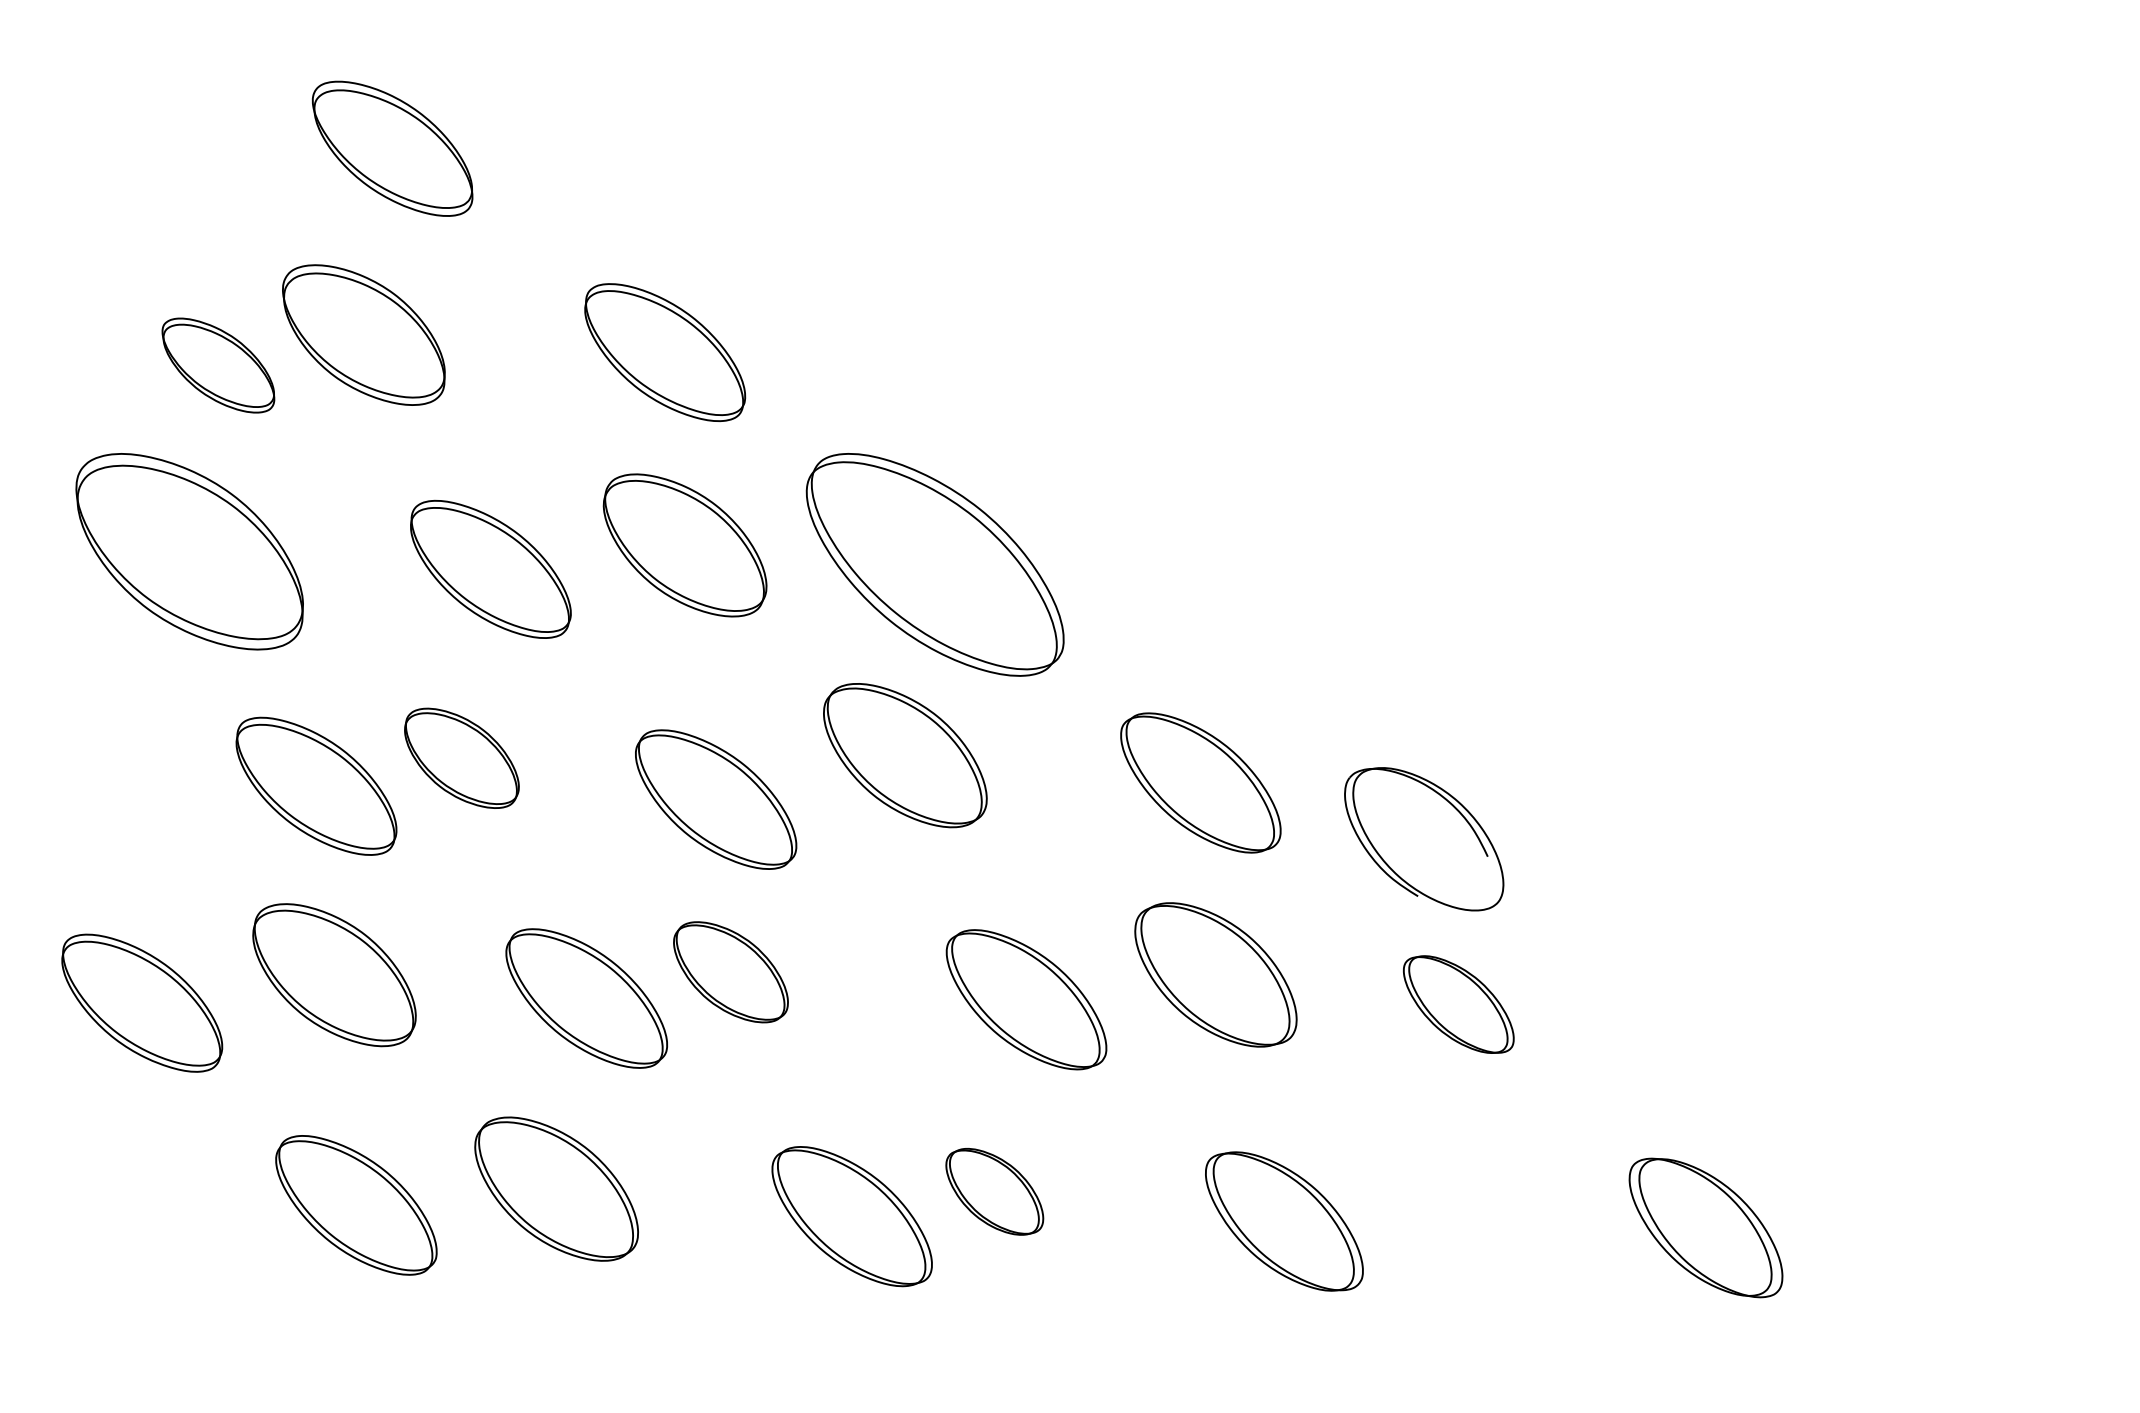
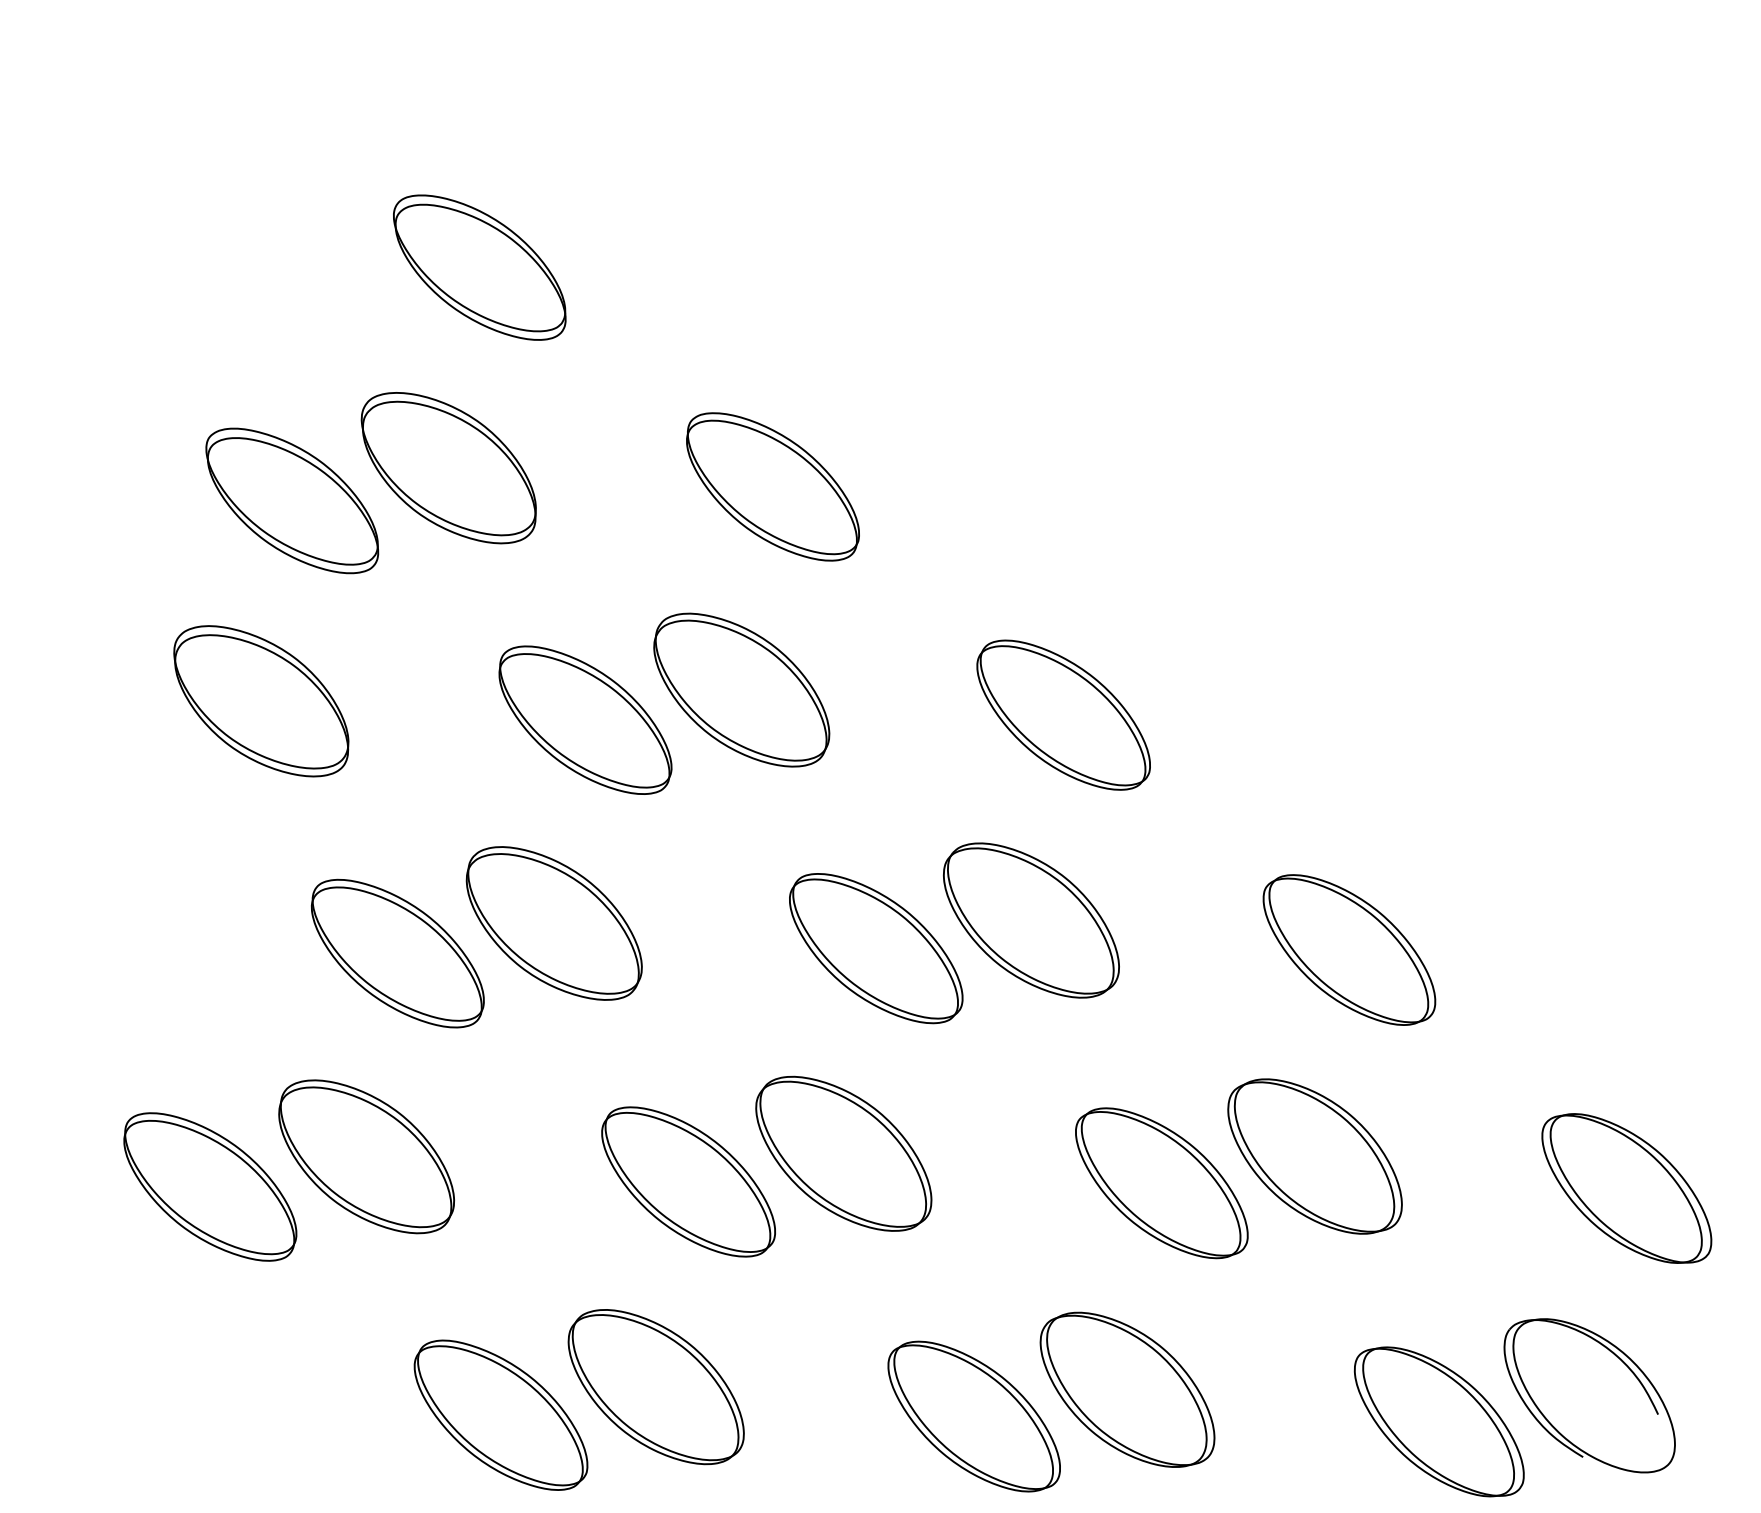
part: (218, 365) -> (292, 500), size x1.43
part: (684, 545) -> (741, 690), moved
part: (189, 551) -> (261, 700), size x0.71
part: (935, 564) -> (1063, 714), size x0.62
part: (461, 758) -> (553, 923), size x1.43
part: (716, 799) -> (876, 948), moved
part: (1424, 839) -> (1590, 1396), moved
part: (730, 971) -> (843, 1152), size x1.43
part: (1215, 974) -> (1314, 1156), moved
part: (334, 975) -> (366, 1157), moved
part: (1458, 1004) -> (1626, 1188), size x1.43
part: (994, 1191) -> (1127, 1389), size x1.67
part: (356, 1205) -> (501, 1415), moved

